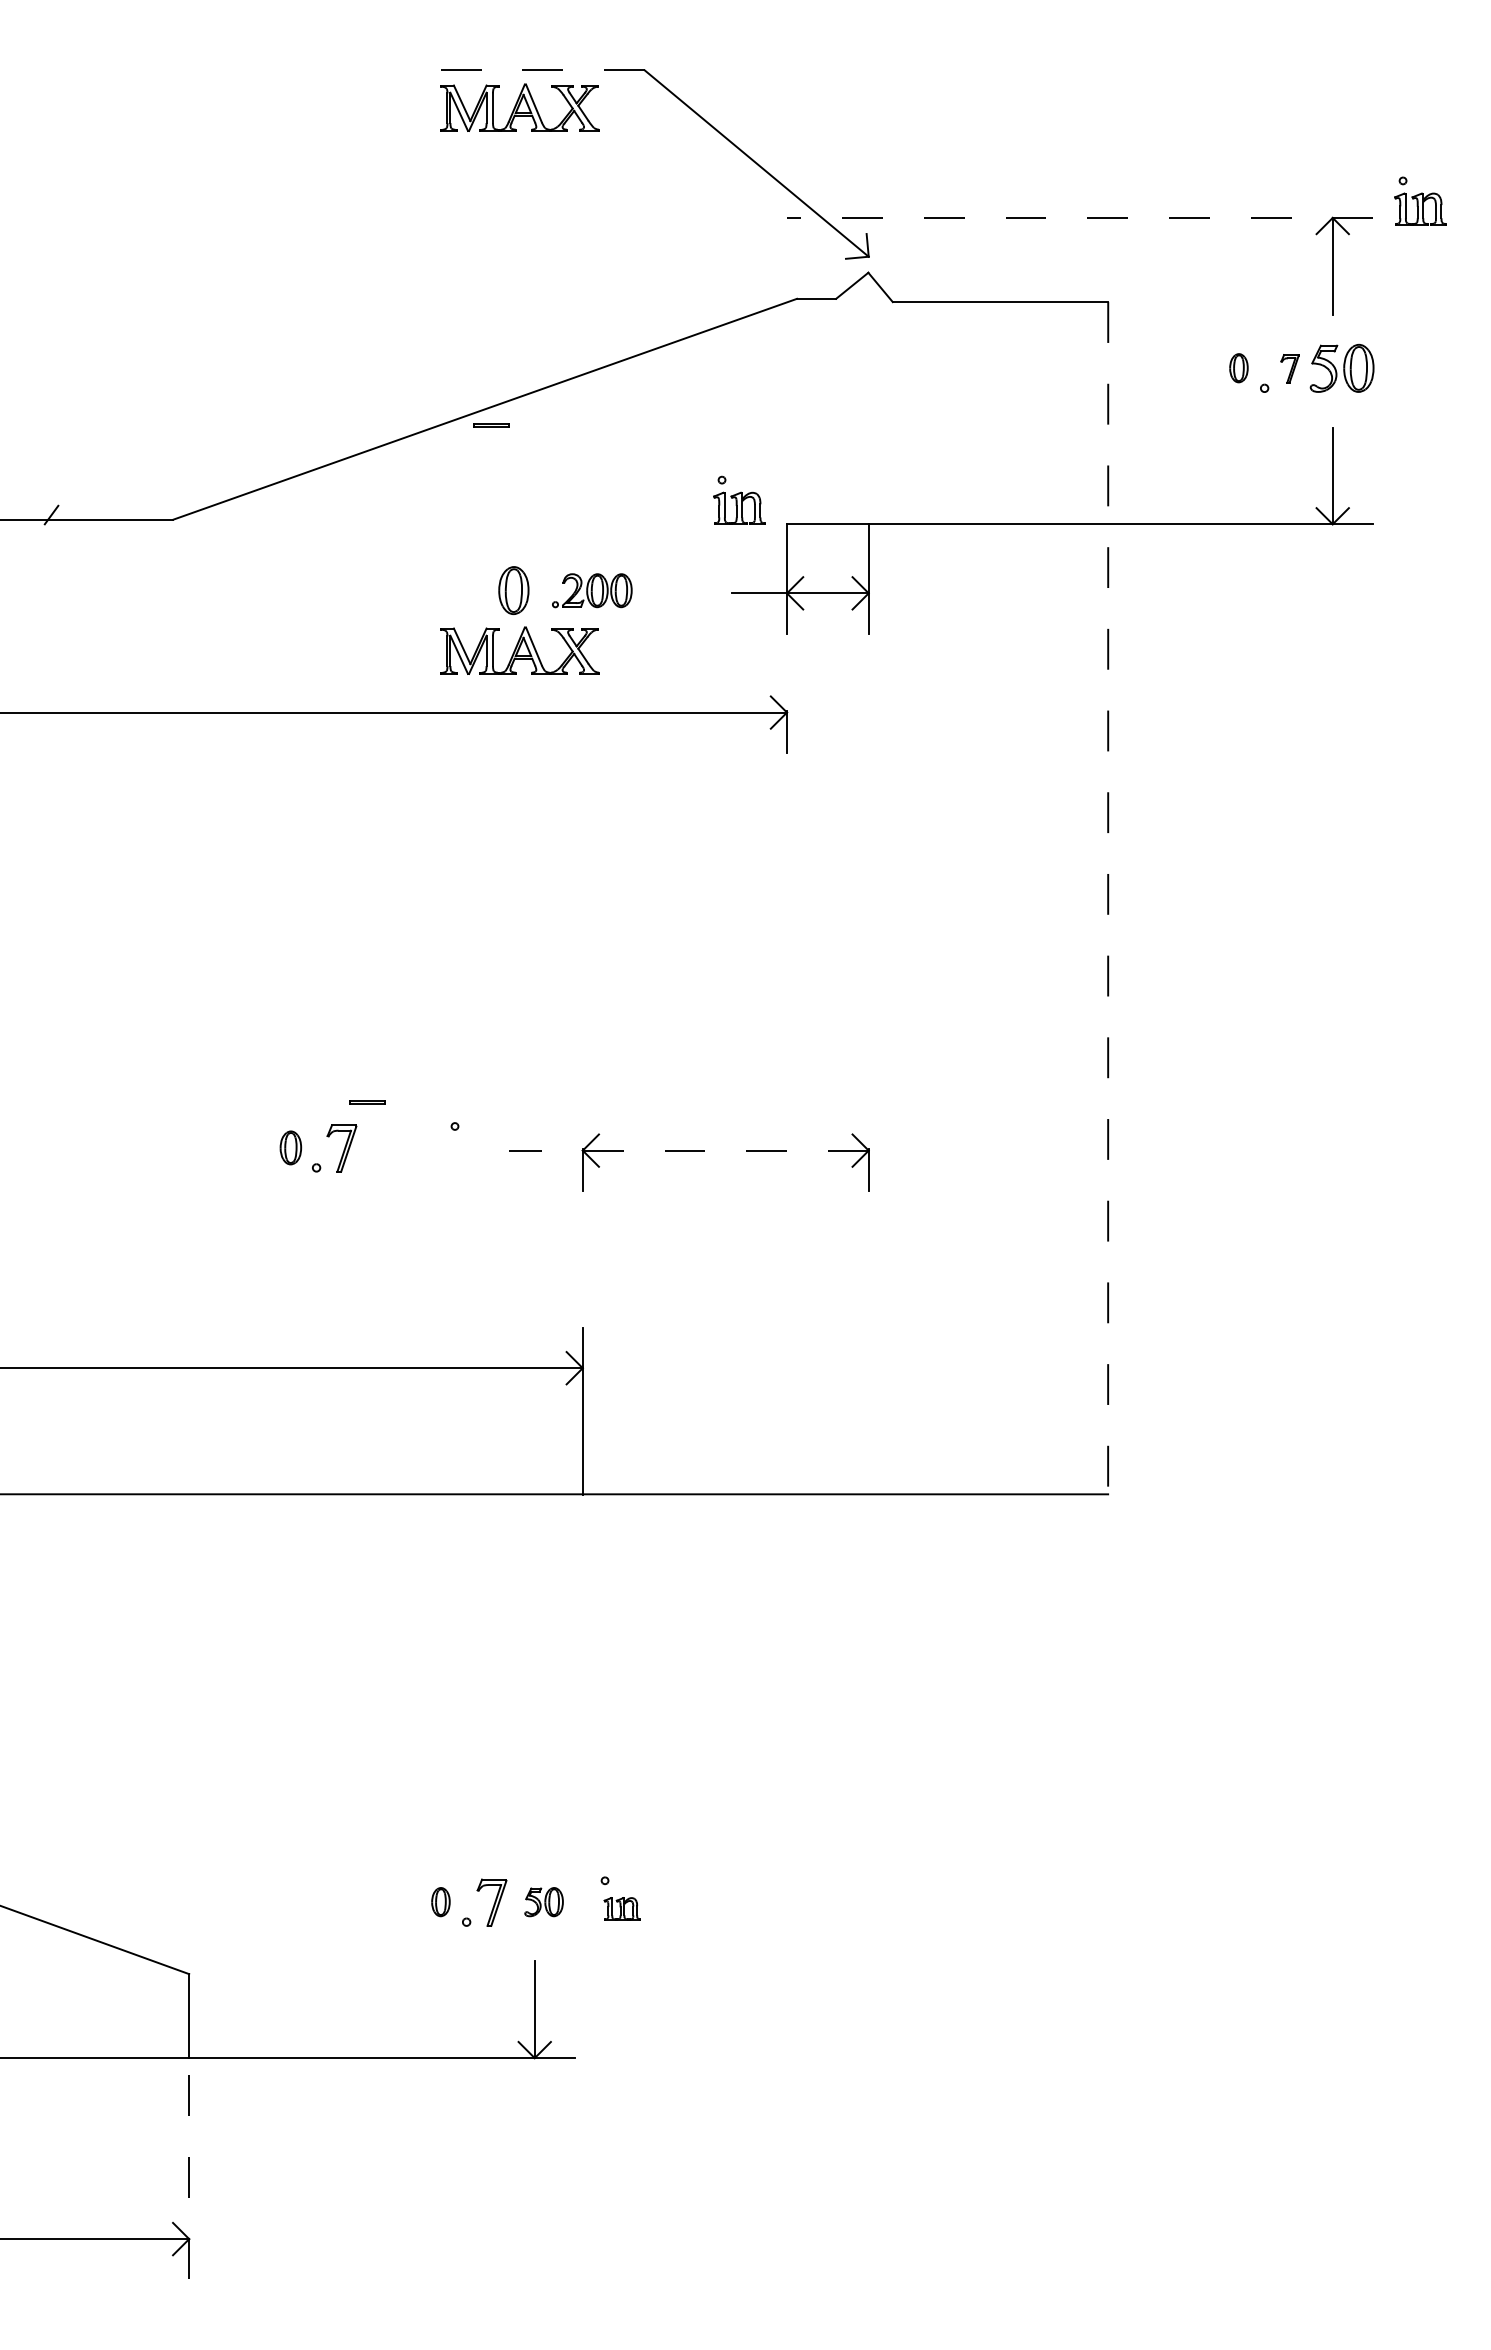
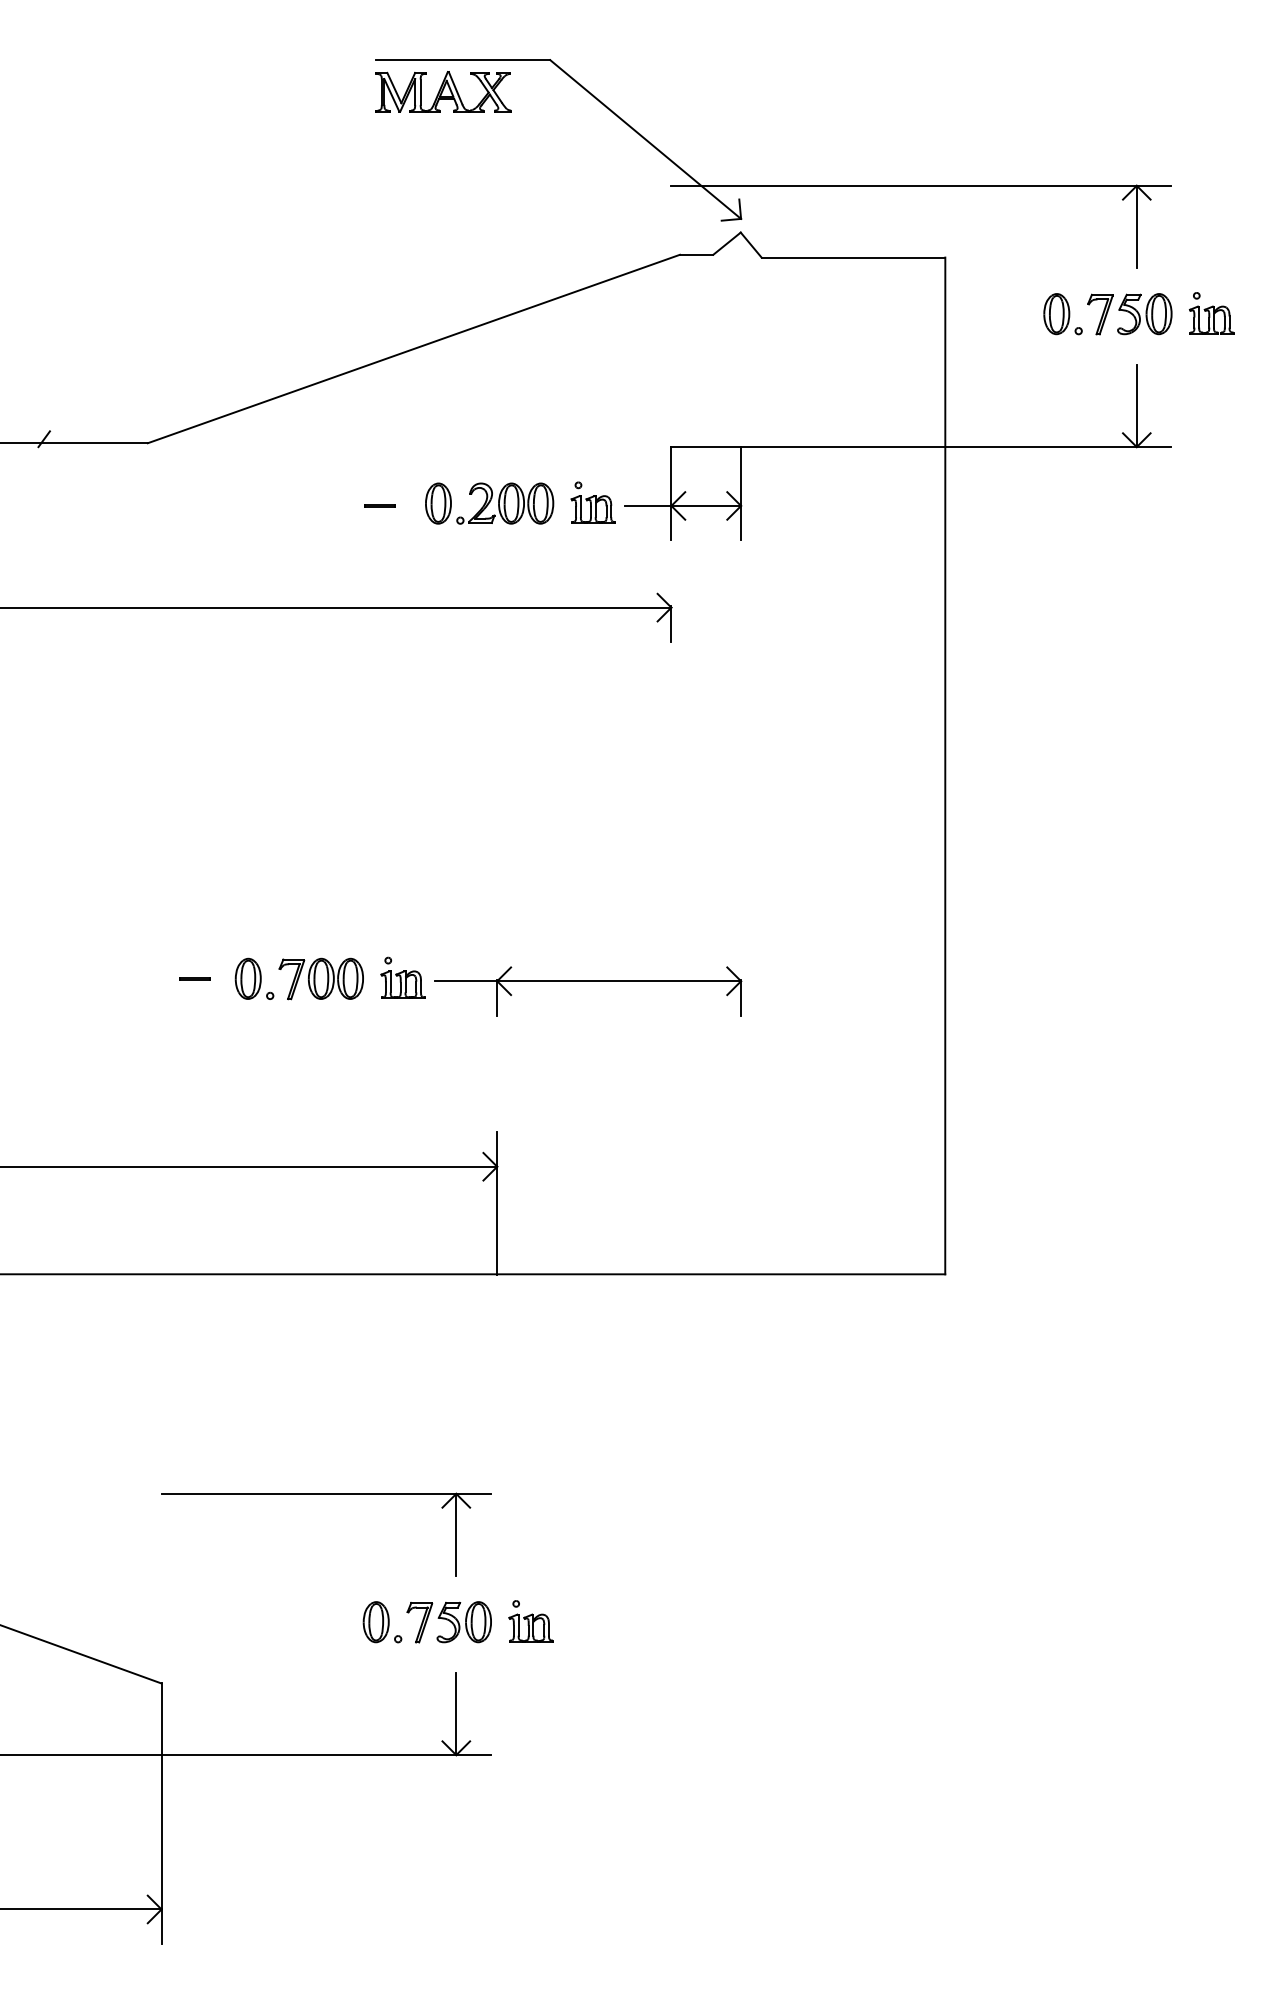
line: (542, 70) -> (462, 60), dashed -> solid
part: (1420, 200) -> (1211, 312), moved
line: (1079, 217) -> (920, 185), dashed -> solid
part: (1238, 367) -> (1056, 313), size x1.67
part: (1289, 368) -> (1099, 314), size x1.67
line: (491, 424) -> (380, 505), moved
part: (739, 499) -> (593, 501), moved
part: (592, 590) -> (505, 503), size x1.43
part: (519, 650) -> (443, 554), removed
line: (1108, 898) -> (945, 766), dashed -> solid
line: (367, 1101) -> (195, 978), moved
part: (290, 1147) -> (247, 978), size x1.43
part: (393, 1147) -> (335, 978), added
line: (689, 1150) -> (588, 981), dashed -> solid
part: (472, 1154) -> (403, 984), added
part: (381, 1752) -> (325, 1494), added
part: (440, 1901) -> (375, 1621), size x1.67
part: (543, 1901) -> (463, 1621), size x1.67
part: (622, 1908) -> (531, 1627), size x1.43
line: (189, 2168) -> (161, 1849), dashed -> solid

